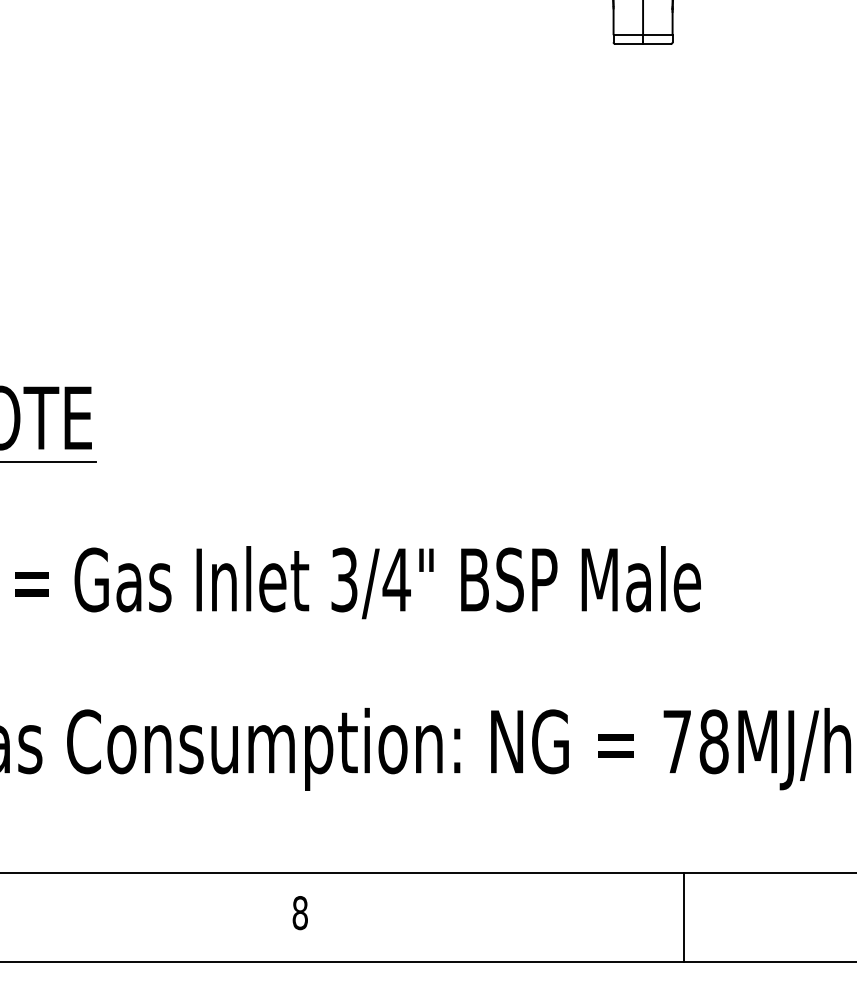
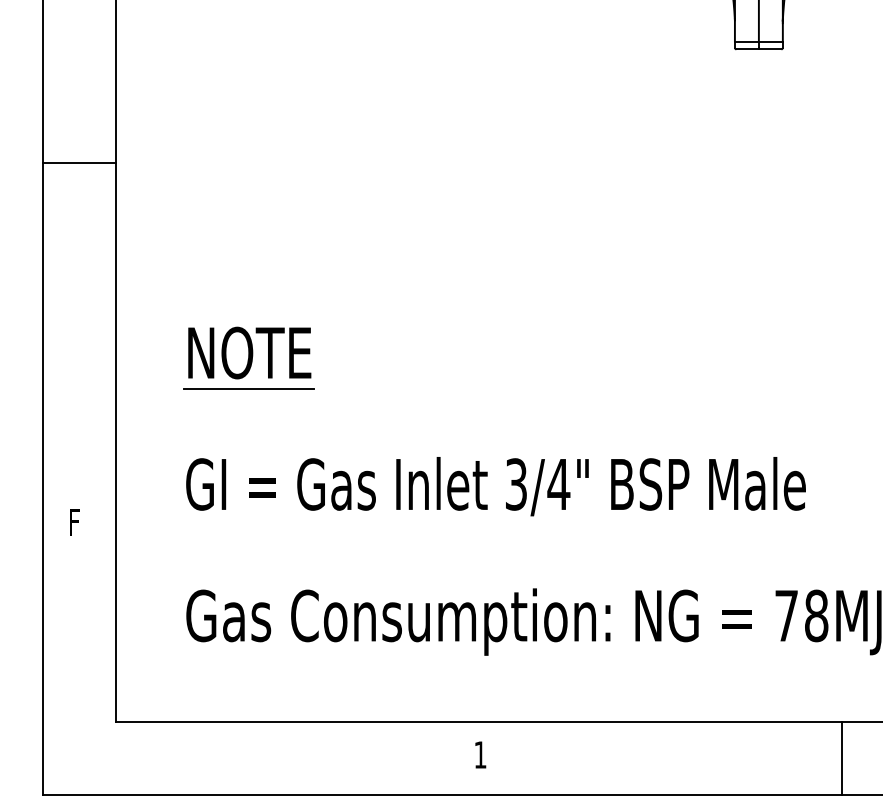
text: (300, 912) -> (480, 754), 8 -> 1
line: (683, 917) -> (841, 758), moved

